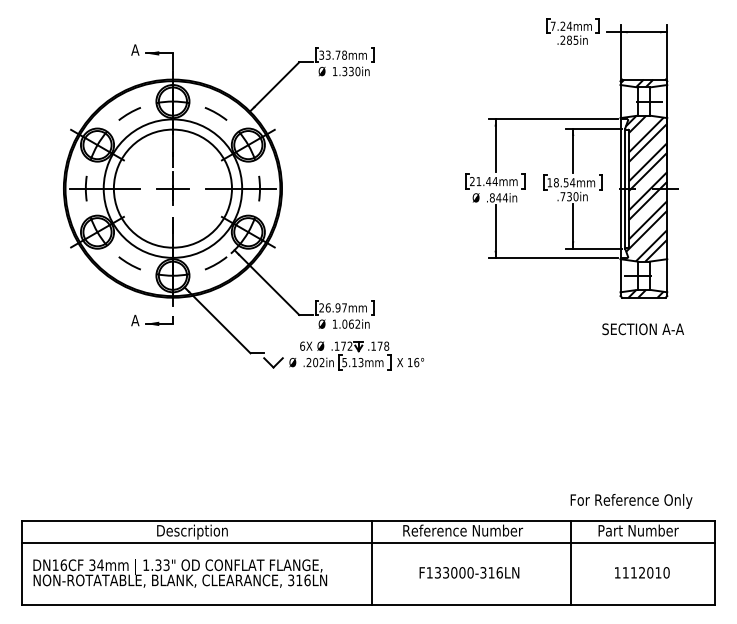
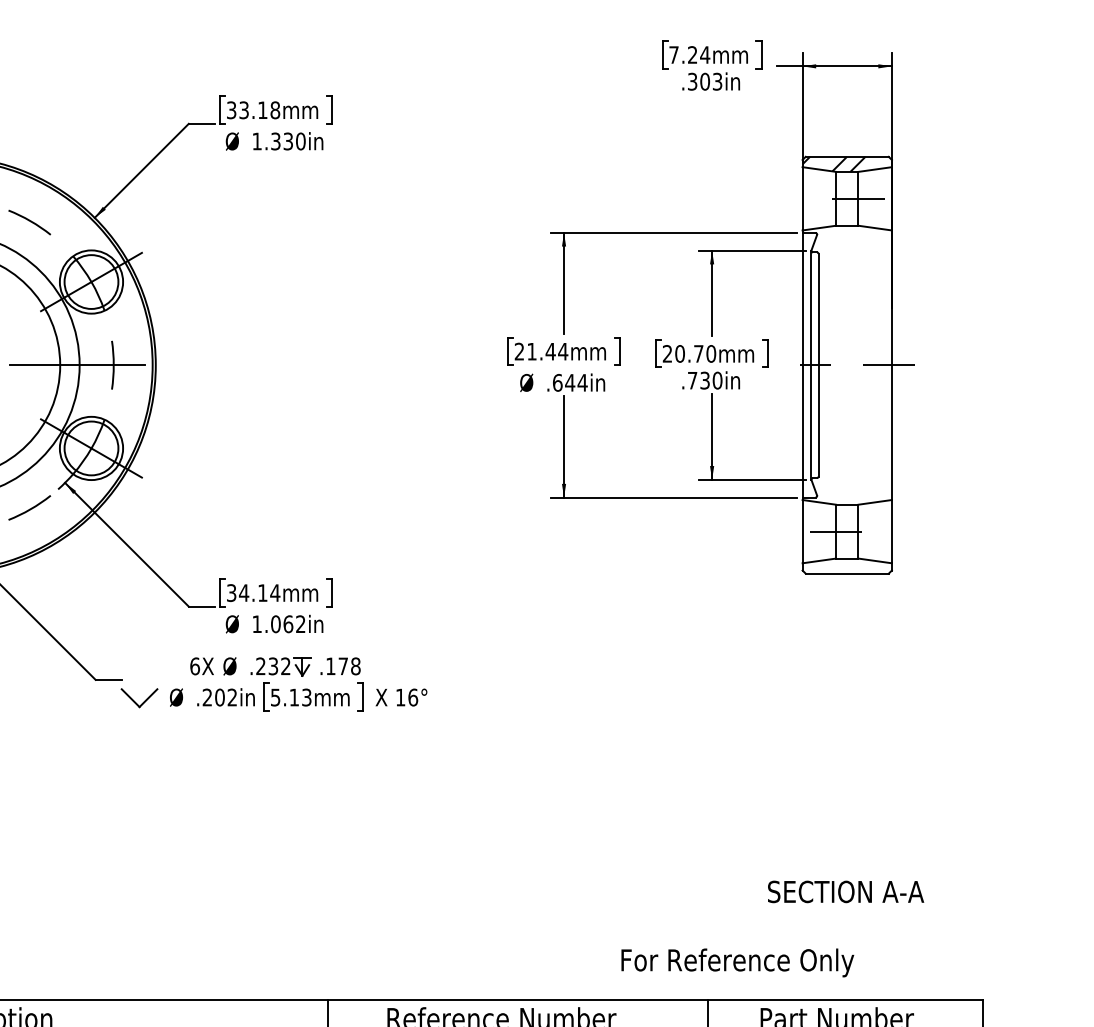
text: (569, 39) -> (705, 80), .285in -> .303in
text: (337, 54) -> (261, 108), 33.78mm -> 33.18mm
text: (561, 182) -> (689, 353), 18.54mm -> 20.70mm
hatch: (646, 188) -> (852, 364), removed
text: (491, 197) -> (556, 382), .844in -> .644in
hatch: (645, 293) -> (850, 565), removed
text: (333, 307) -> (254, 592), 26.97mm -> 34.14mm
text: (642, 329) -> (844, 892), moved
text: (339, 345) -> (265, 664), .172 -> .232
text: (631, 501) -> (737, 963), moved

